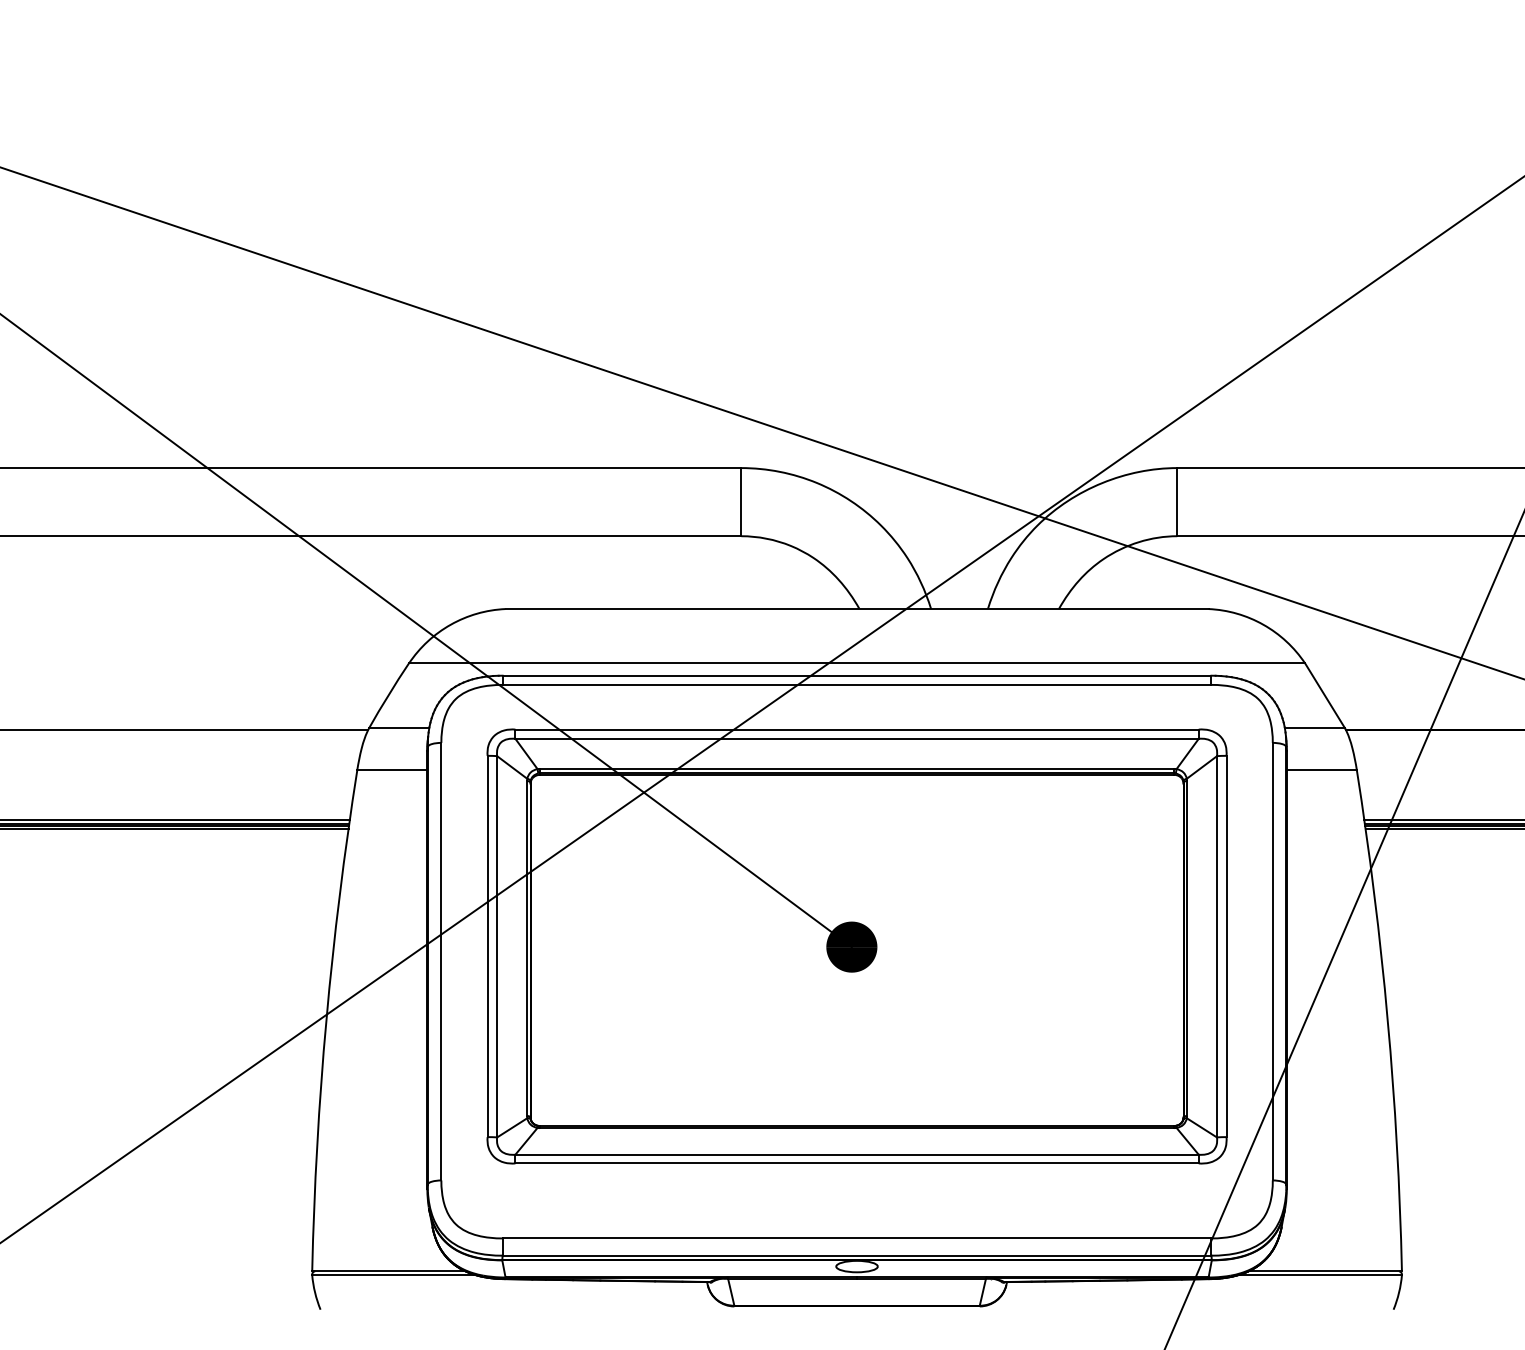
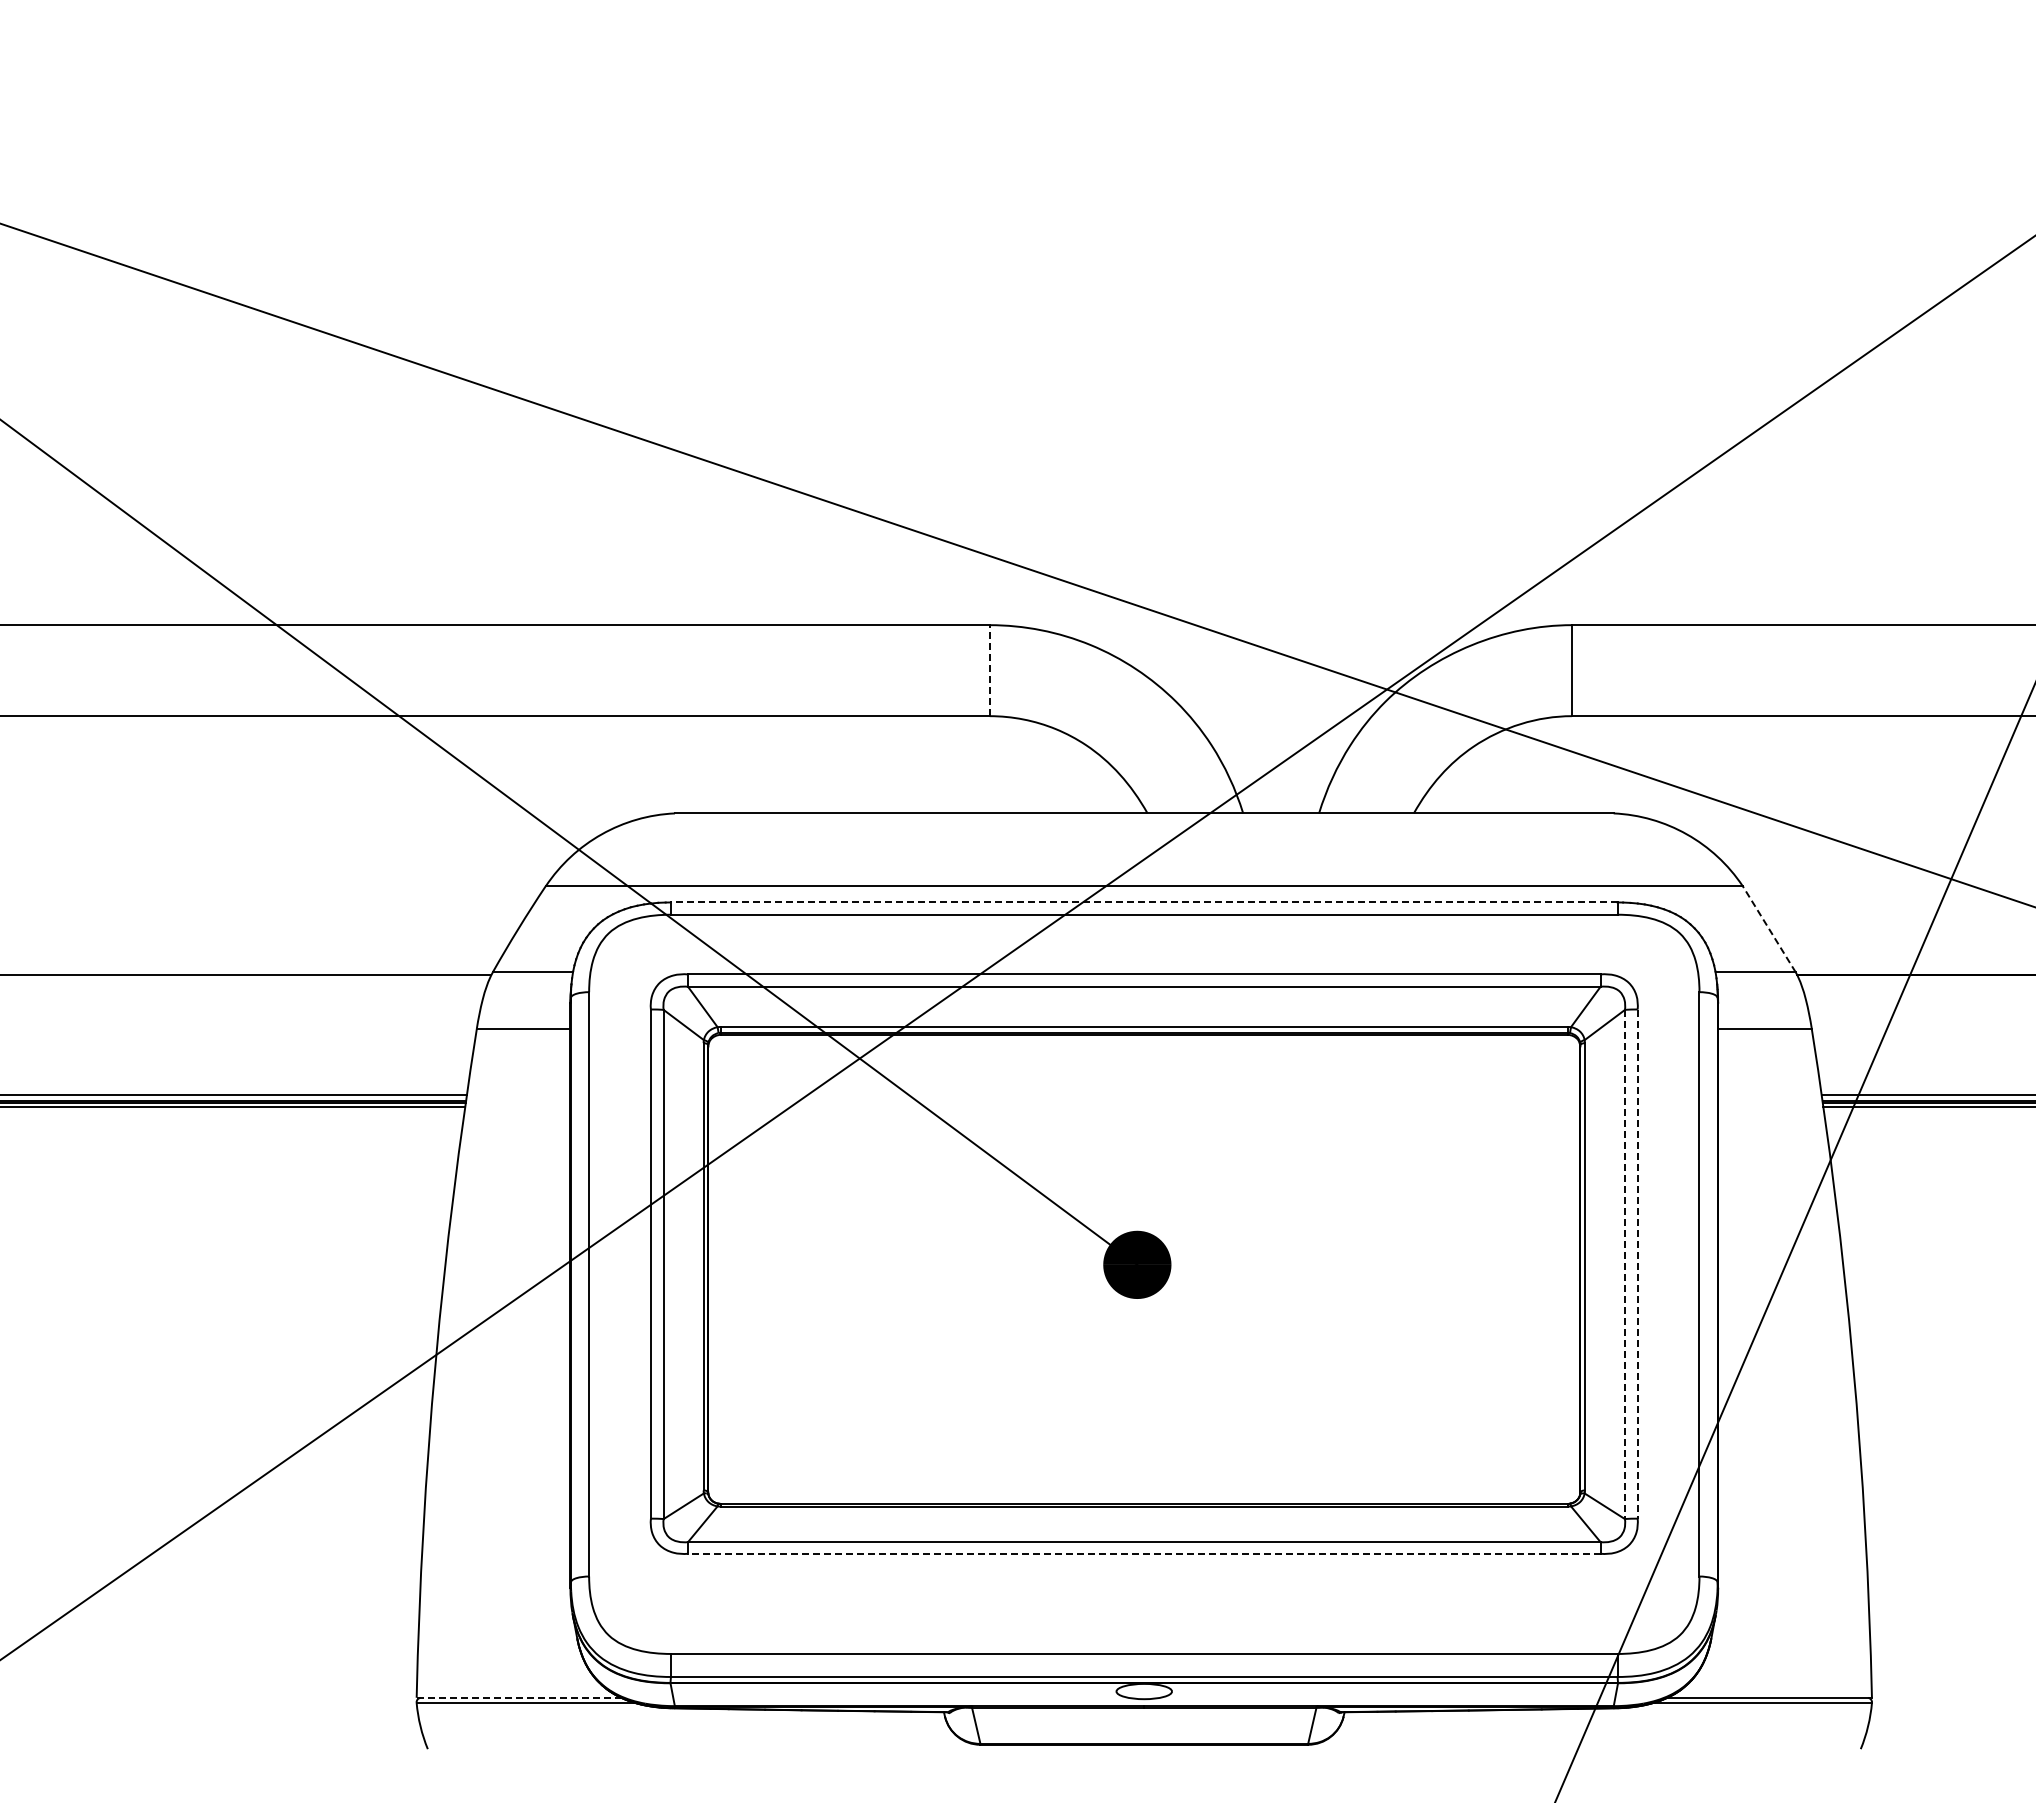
line: (741, 501) -> (989, 669), solid -> dashed
line: (856, 675) -> (1143, 902), solid -> dashed
line: (1325, 695) -> (1769, 929), solid -> dashed
line: (1216, 946) -> (1624, 1264), solid -> dashed
line: (1226, 946) -> (1637, 1264), solid -> dashed
line: (856, 1163) -> (1143, 1553), solid -> dashed
line: (389, 1271) -> (519, 1697), solid -> dashed

